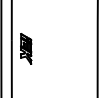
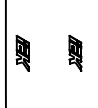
part: (71, 48) -> (75, 52), added

